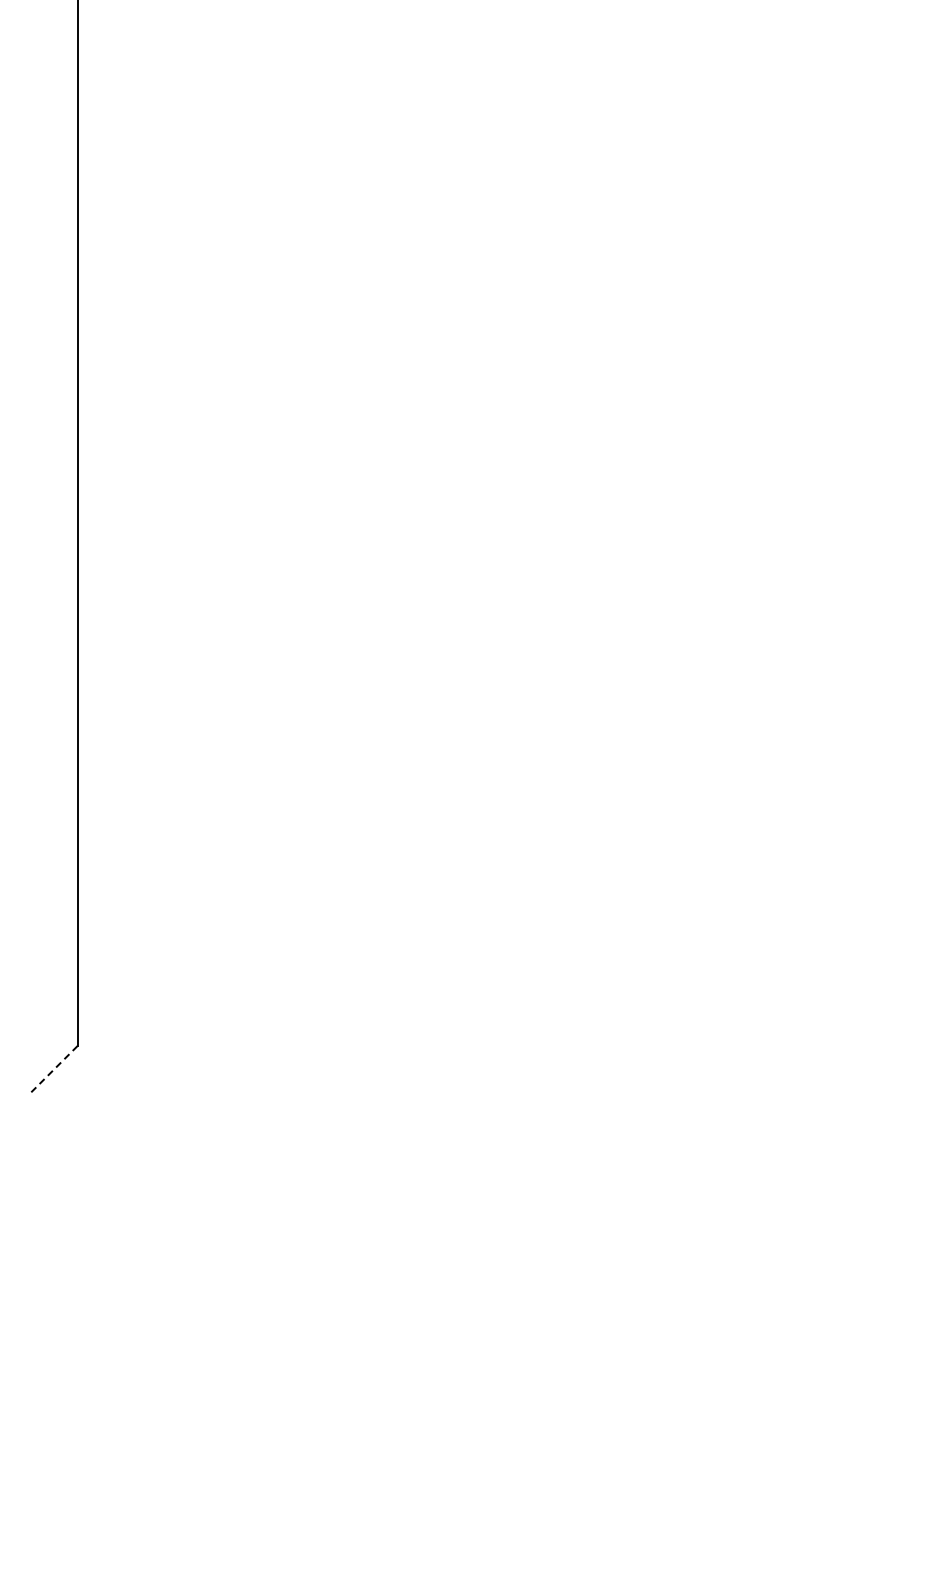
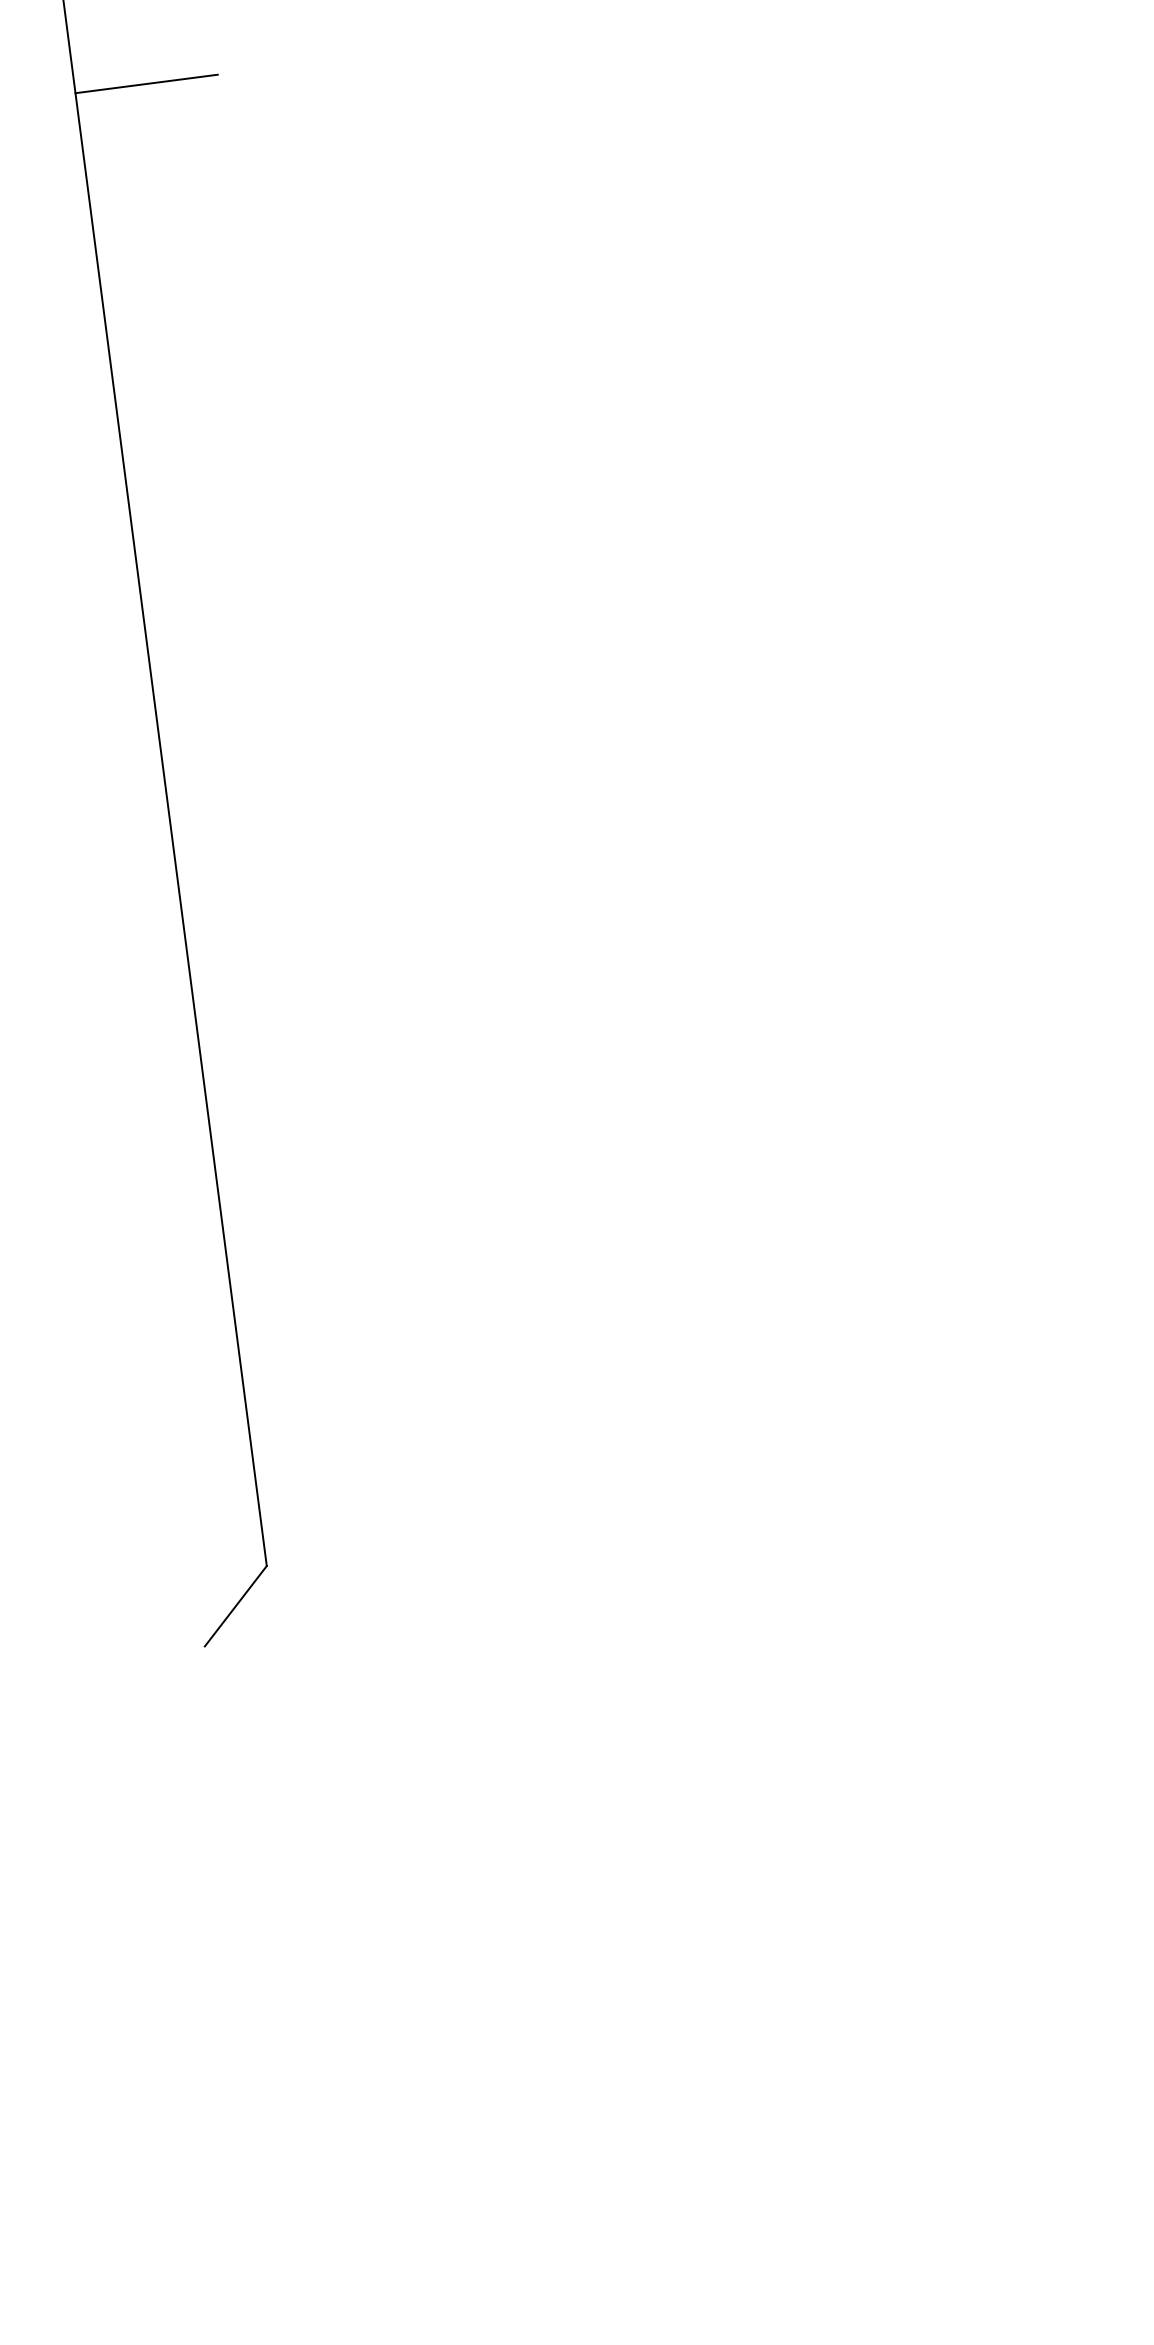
line: (124, 70) -> (146, 83), added
line: (53, 1069) -> (234, 1606), dashed -> solid

